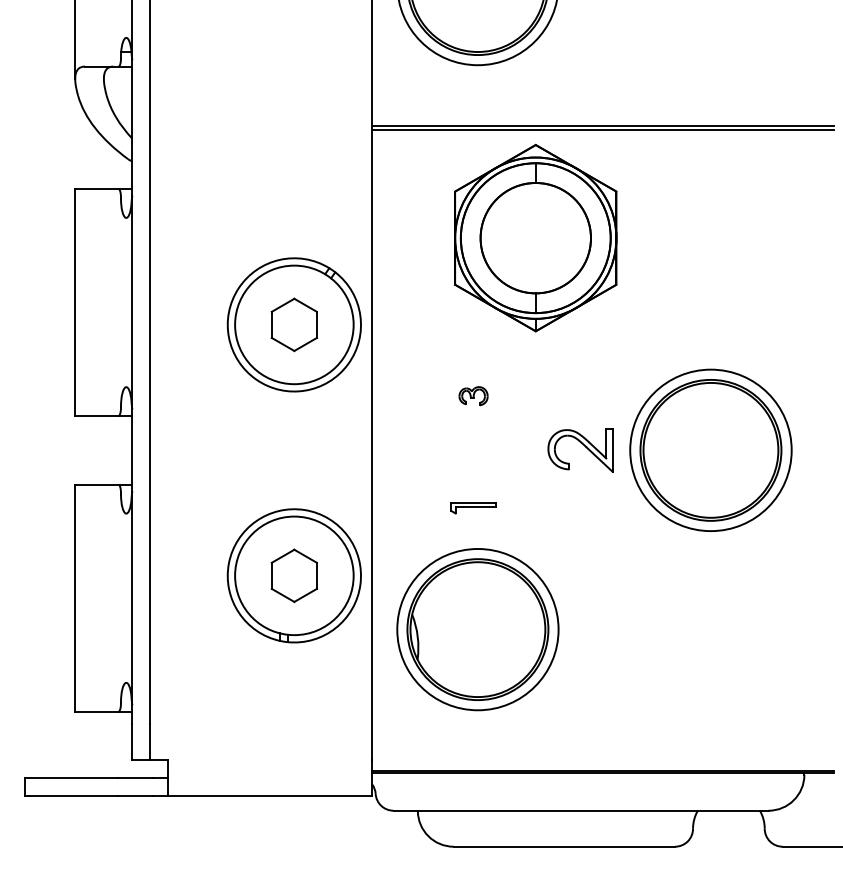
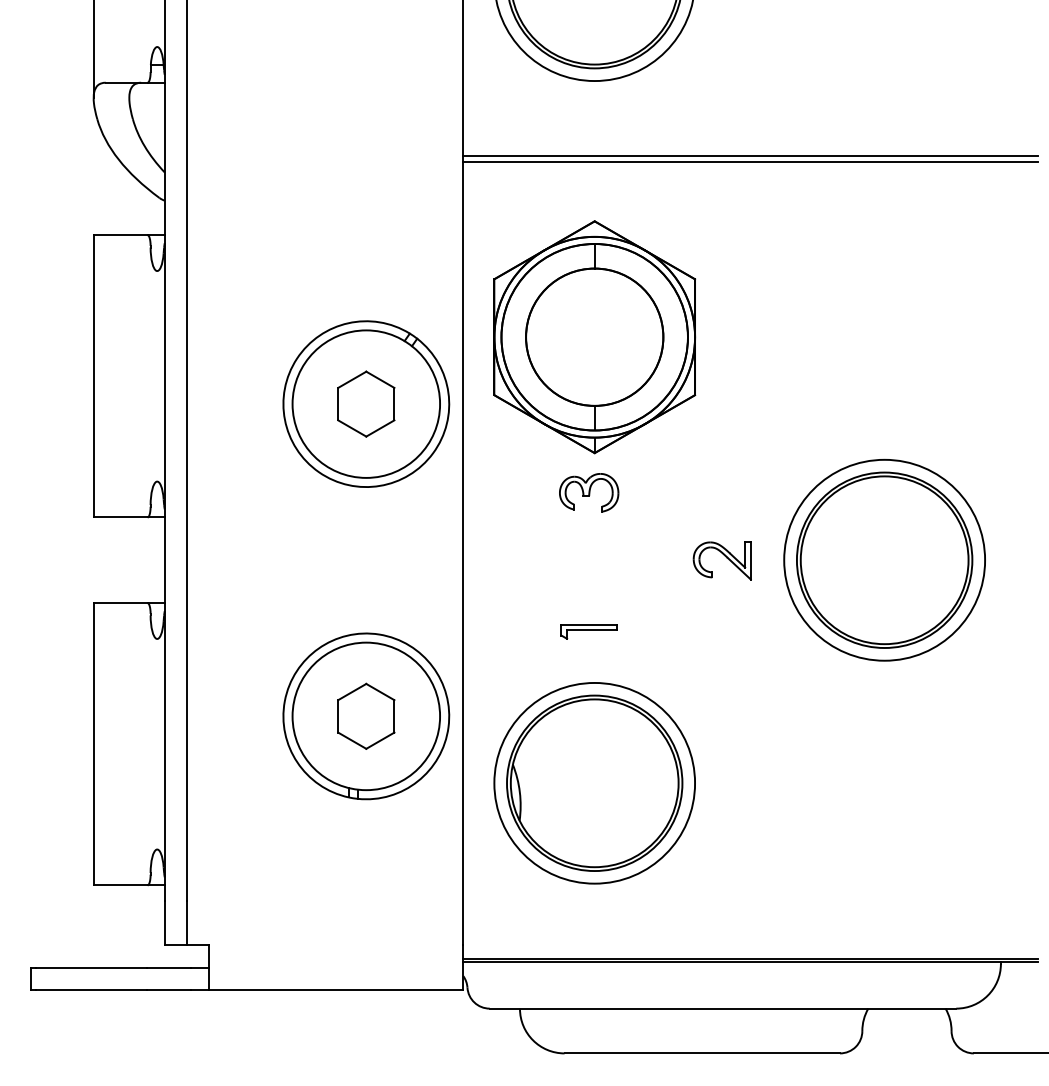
part: (535, 238) -> (594, 337), moved
part: (473, 395) -> (589, 492), size x1.67
part: (579, 450) -> (721, 560), size x0.71

